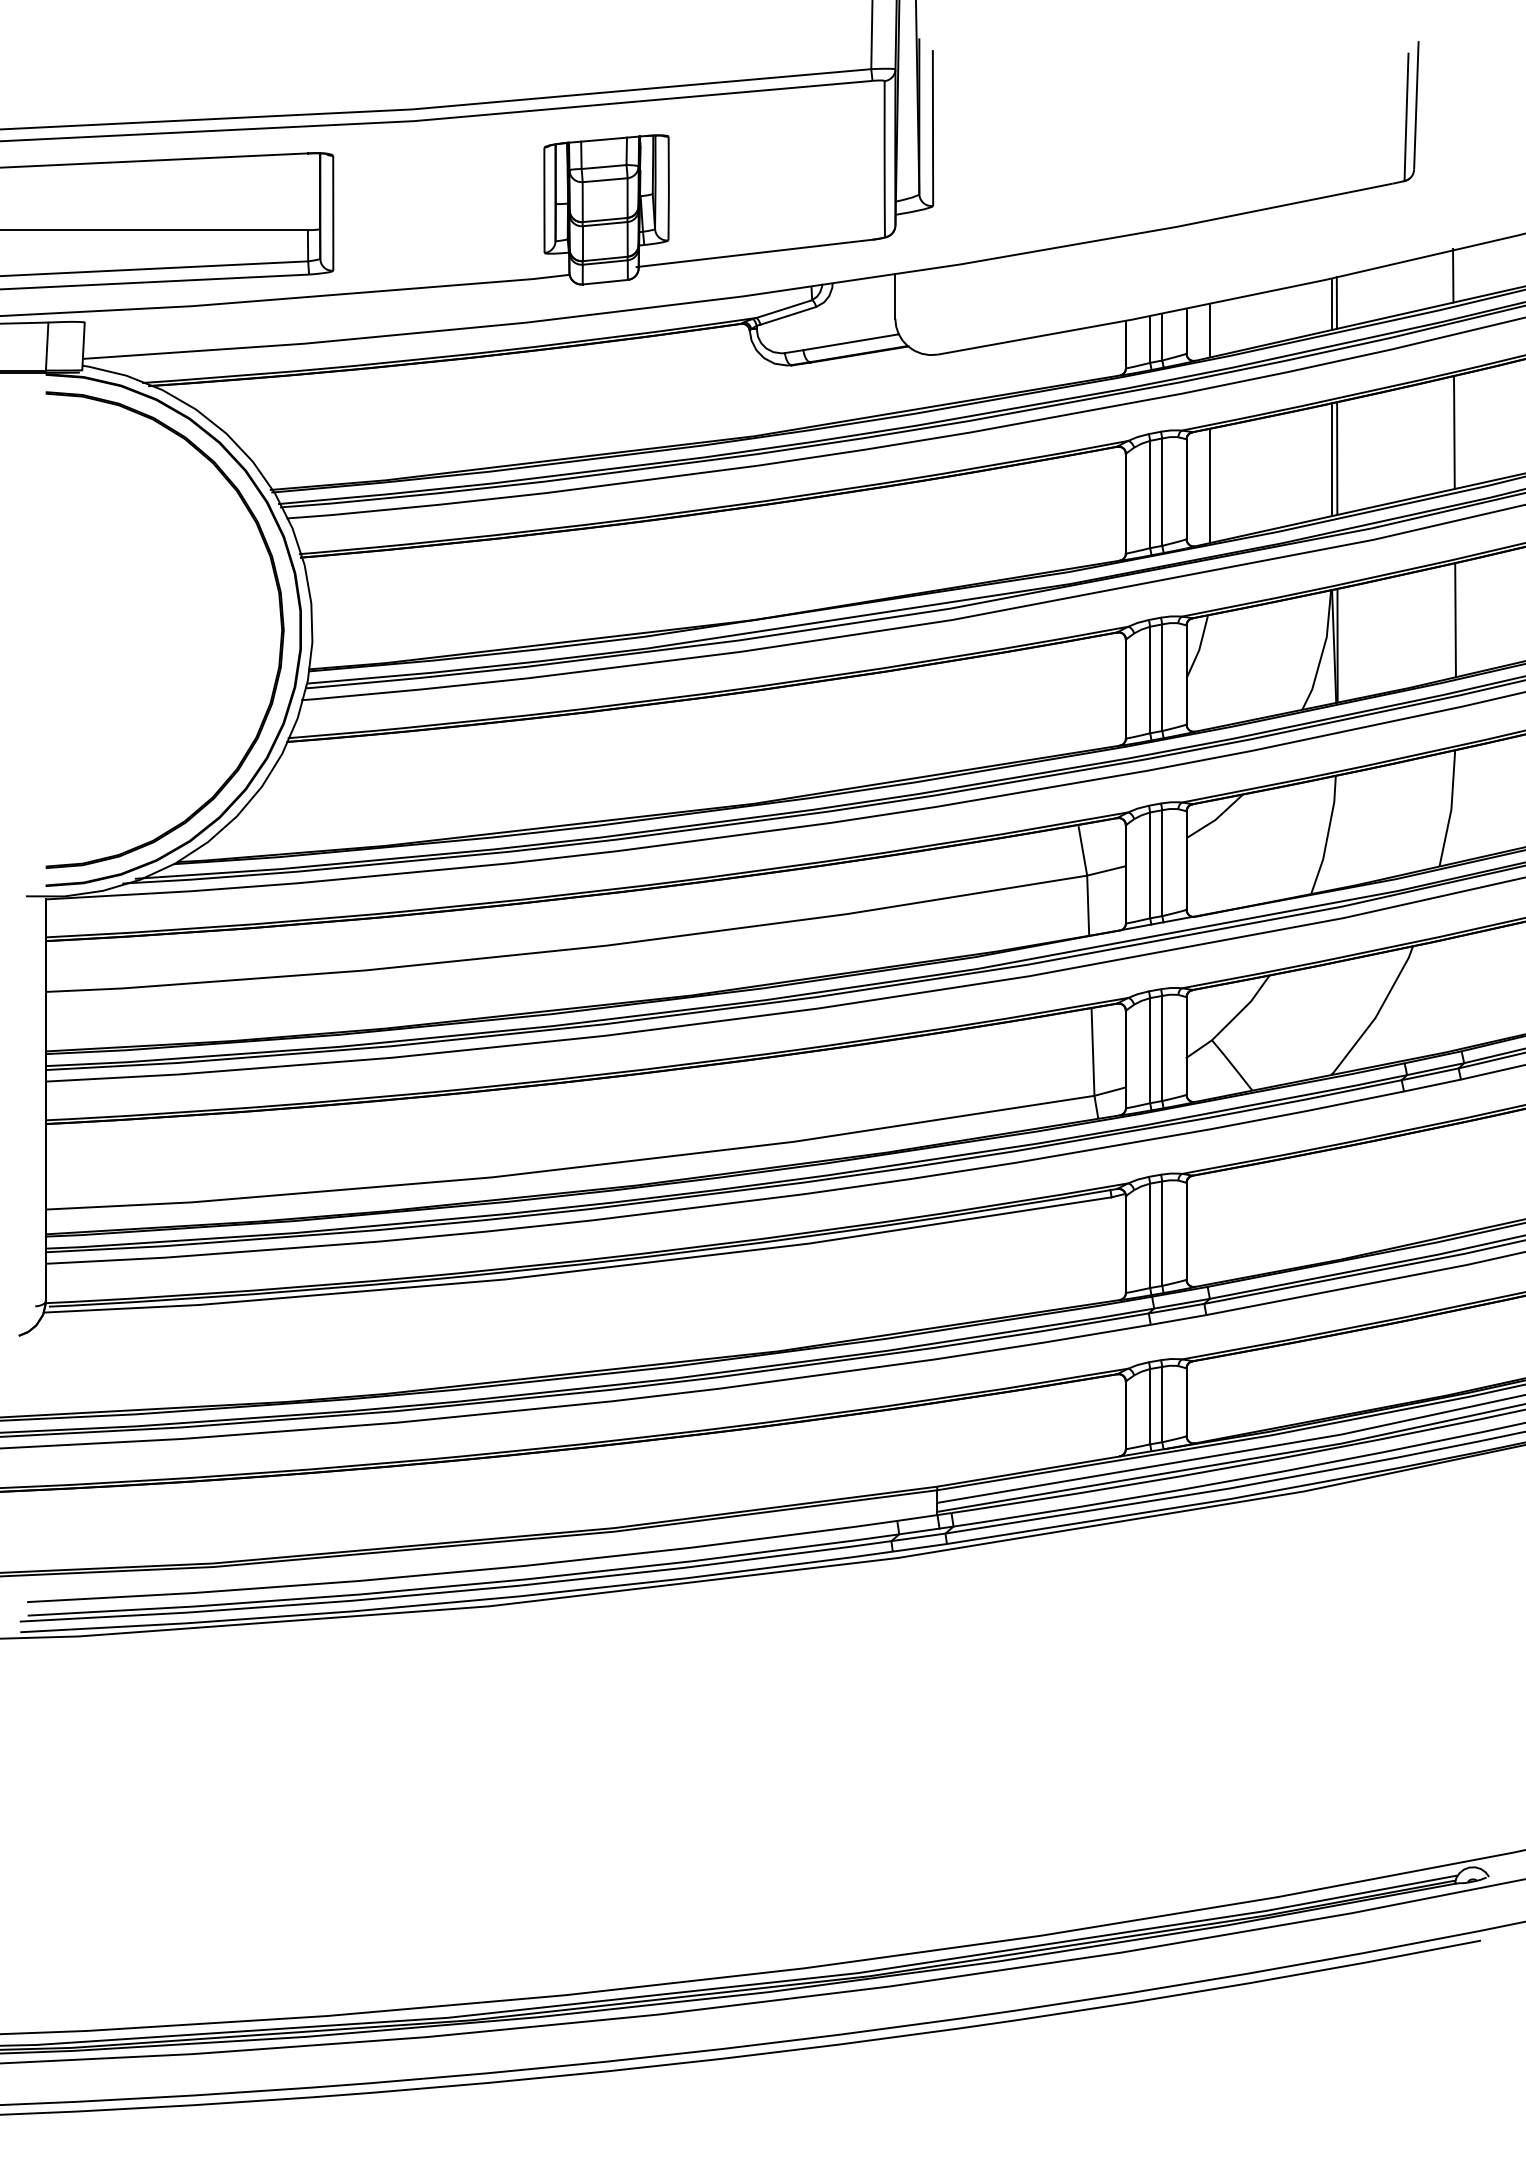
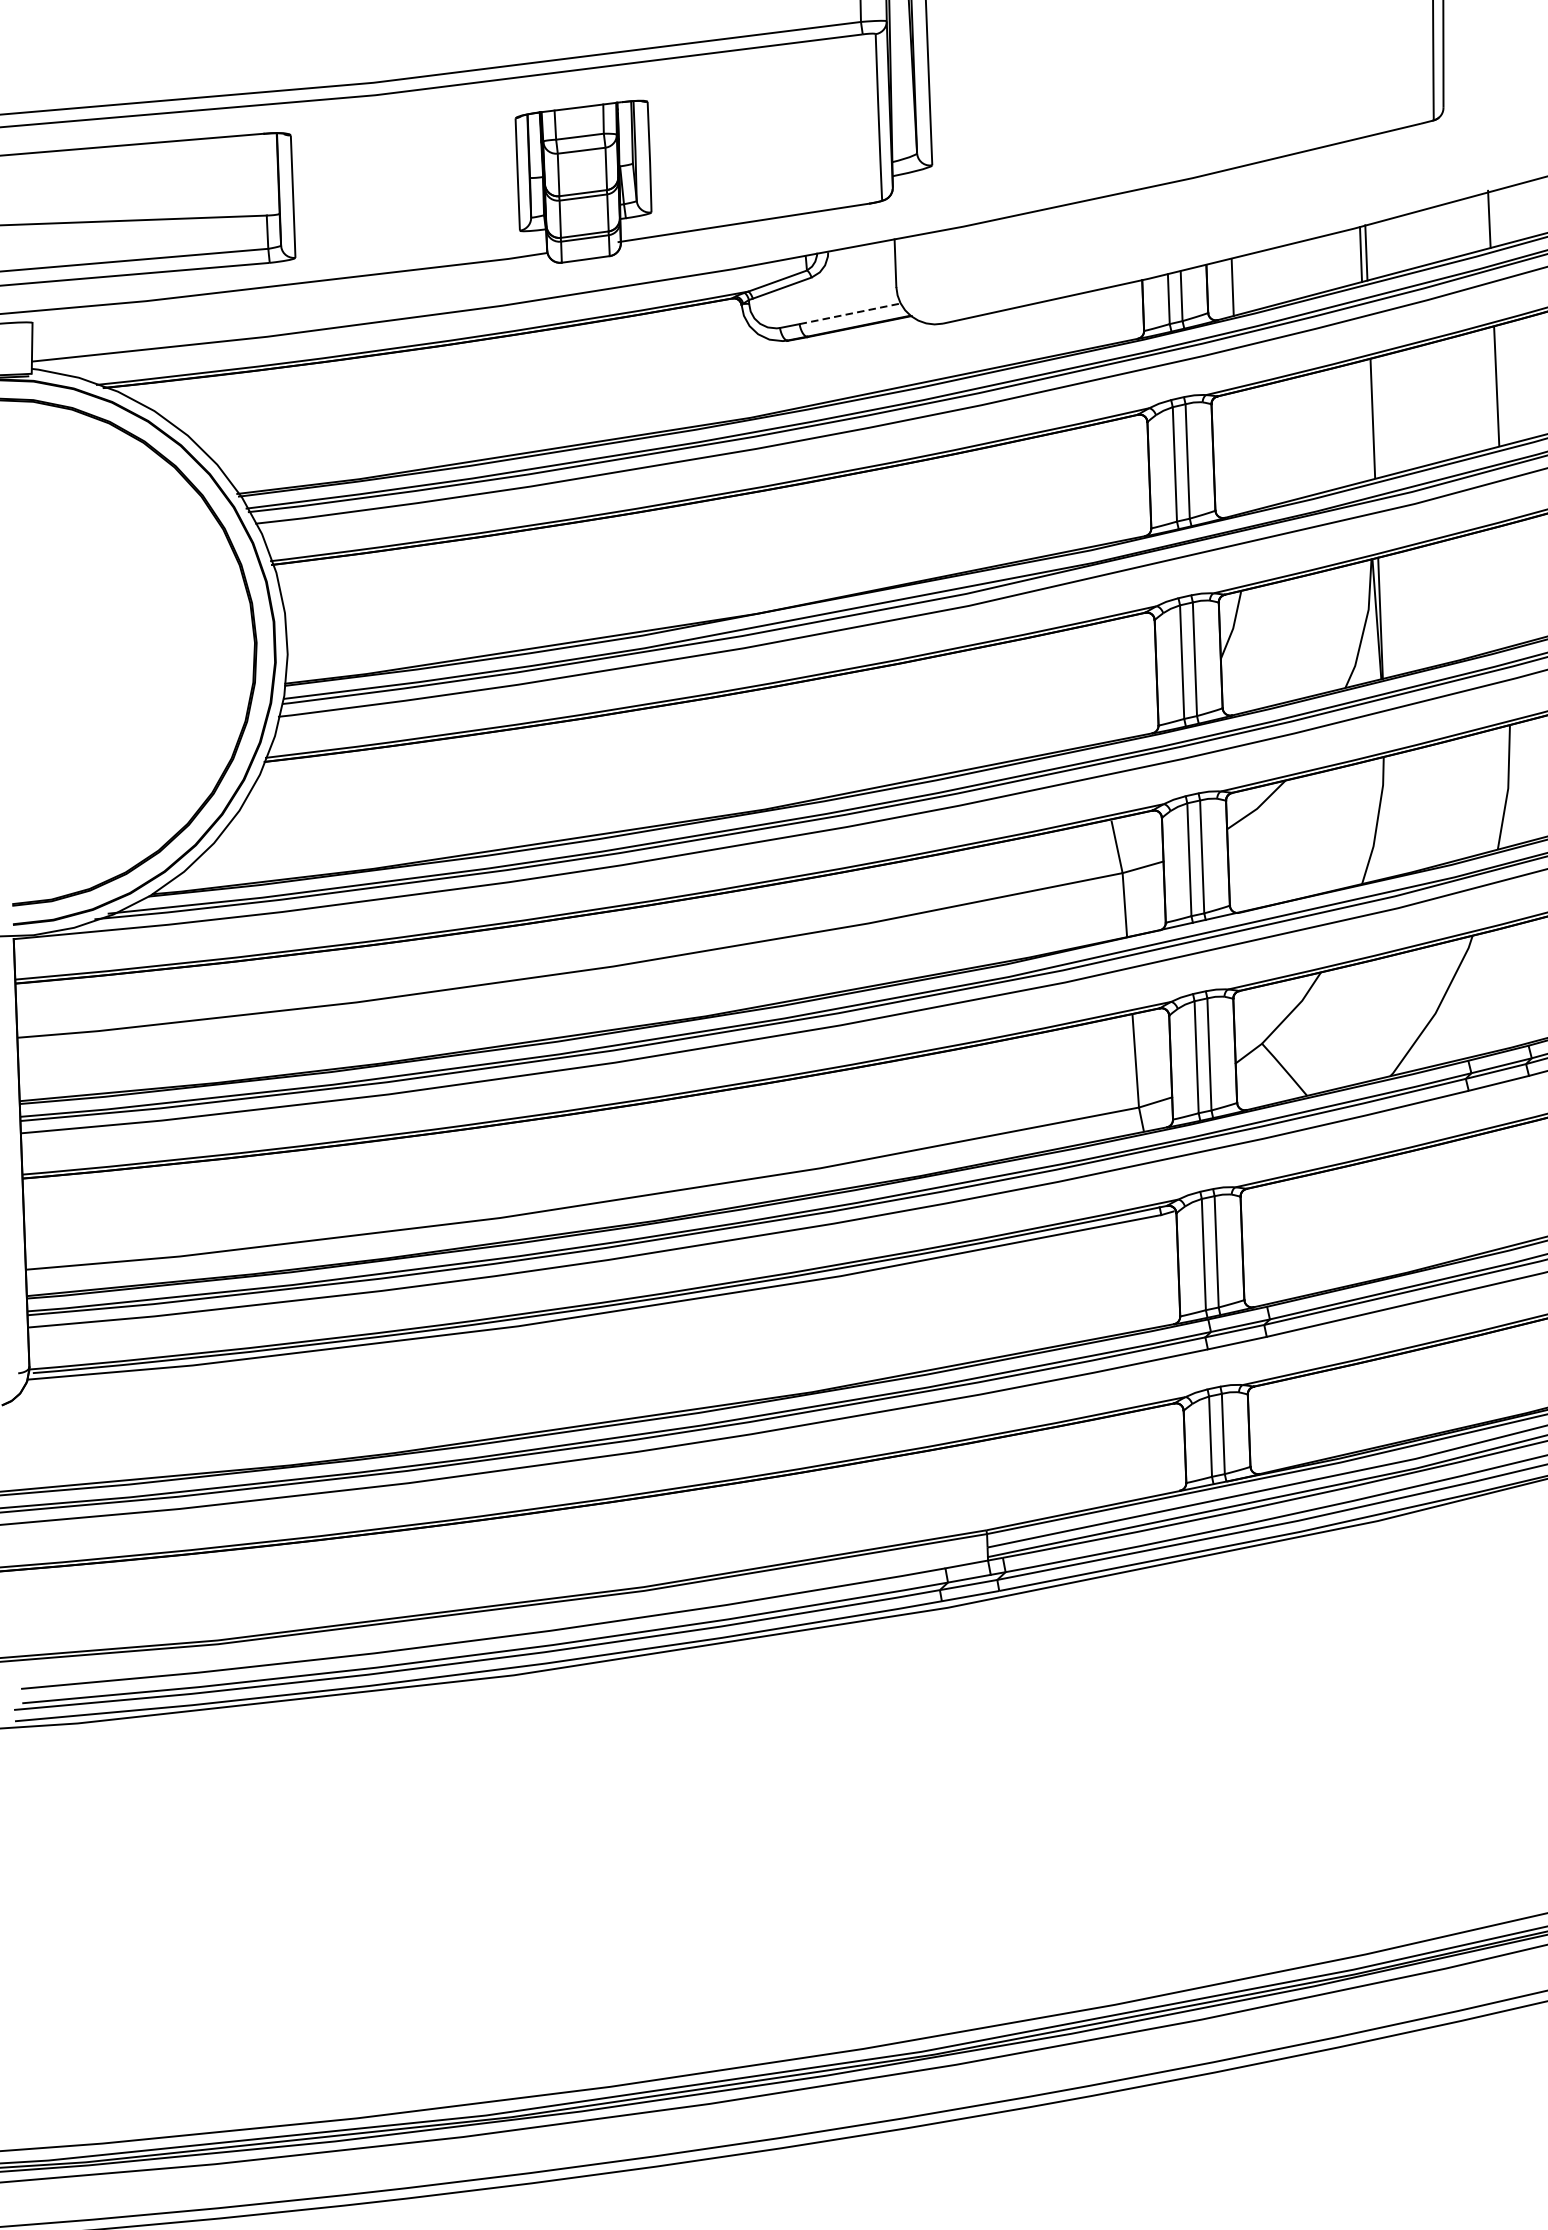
line: (851, 342) -> (850, 314), solid -> dashed
line: (1331, 459) -> (1366, 420), removed
line: (1210, 485) -> (1238, 452), removed
line: (1455, 620) -> (1505, 586), removed

